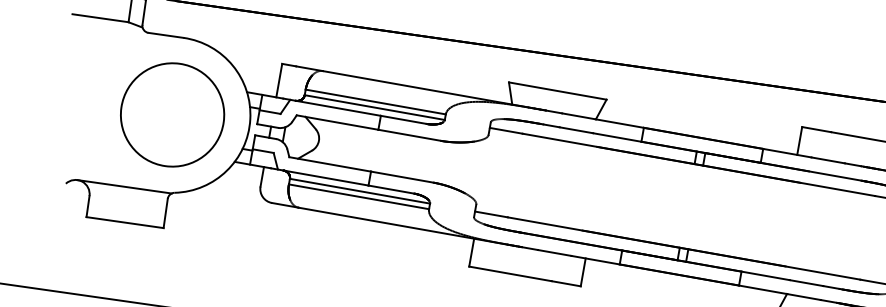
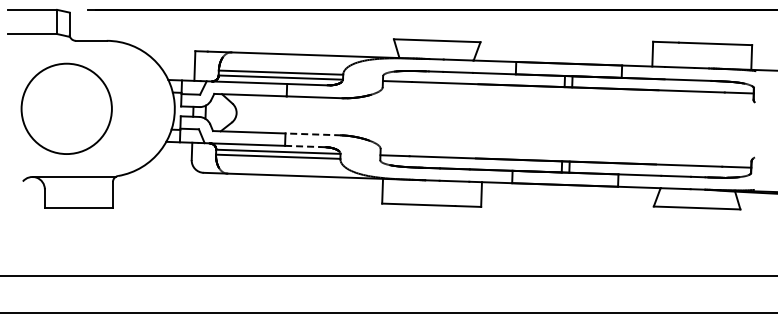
circle: (172, 114) -> (66, 108), moved
line: (402, 177) -> (313, 134), solid -> dashed
line: (391, 189) -> (305, 146), solid -> dashed

